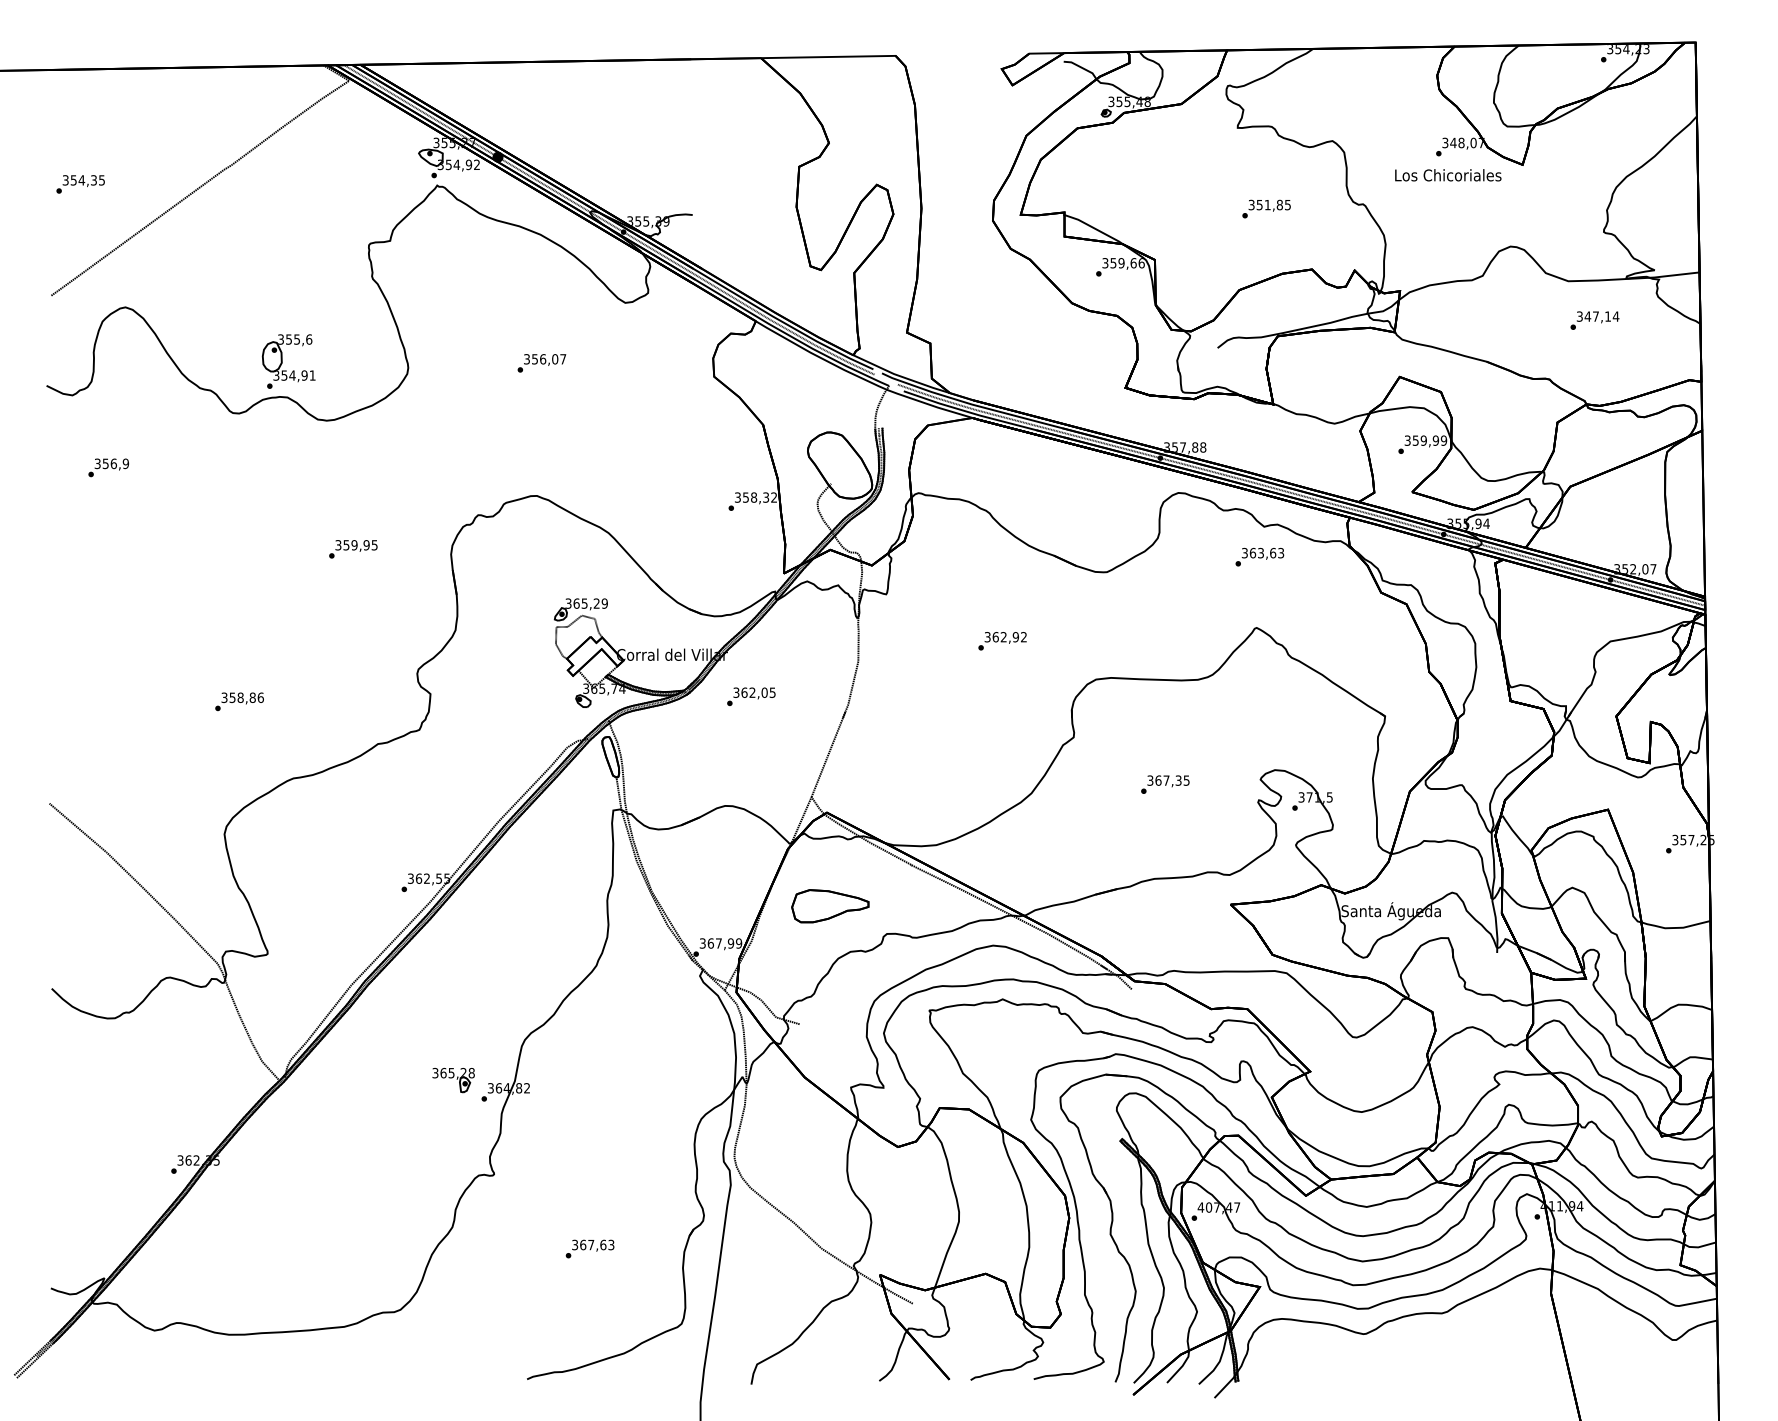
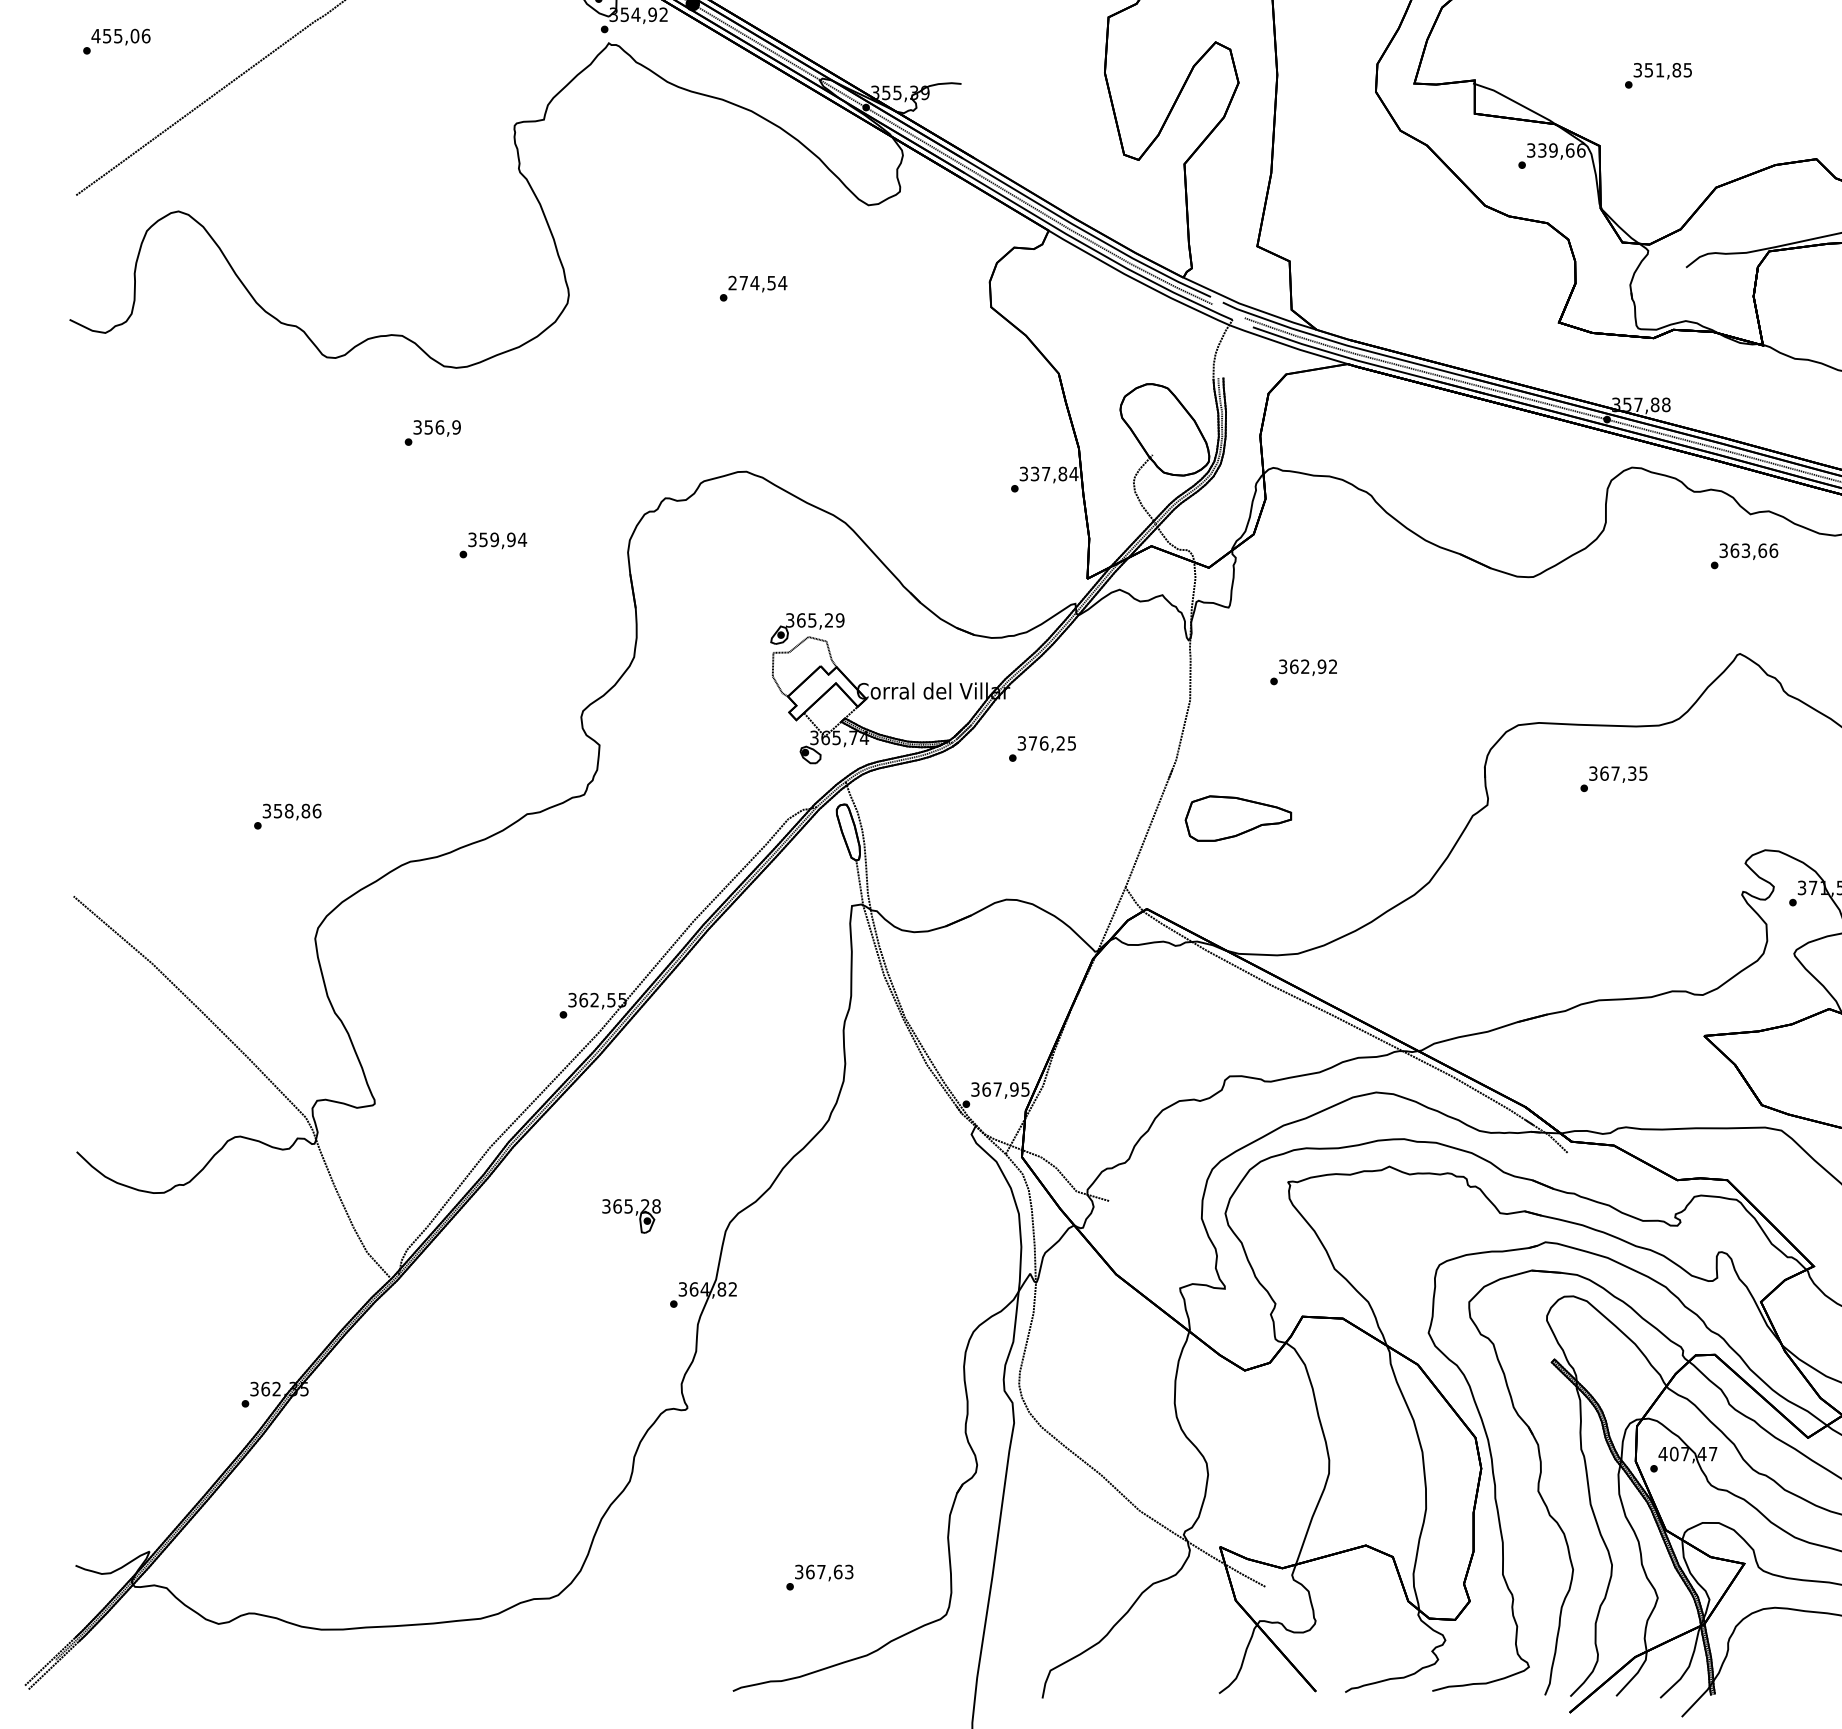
text: (83, 180) -> (120, 36), 354,35 -> 455,06
text: (1266, 208) -> (1658, 74), moved
text: (1113, 262) -> (1542, 149), 359,66 -> 339,66
text: (545, 359) -> (758, 283), 356,07 -> 274,54
part: (288, 361) -> (403, 286), removed
text: (108, 467) -> (432, 432), moved
text: (760, 497) -> (1055, 473), 358,32 -> 337,84
text: (374, 545) -> (522, 540), 359,95 -> 359,94
text: (1281, 552) -> (1774, 549), 363,63 -> 363,66
text: (1002, 641) -> (1303, 672), moved
text: (754, 692) -> (1046, 743), 362,05 -> 376,25
text: (239, 701) -> (287, 816), moved
text: (1165, 784) -> (1614, 778), moved
part: (830, 906) -> (1238, 819), moved
text: (739, 943) -> (1026, 1089), 367,99 -> 367,95
part: (453, 1080) -> (631, 1216), moved
text: (589, 1248) -> (819, 1576), moved

